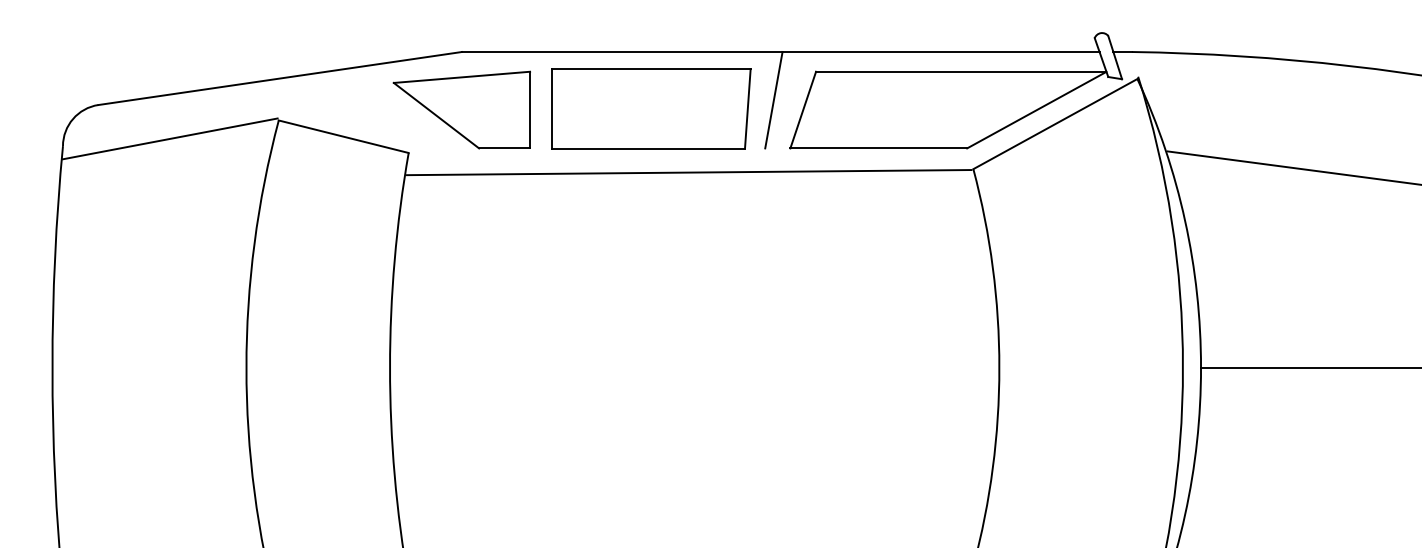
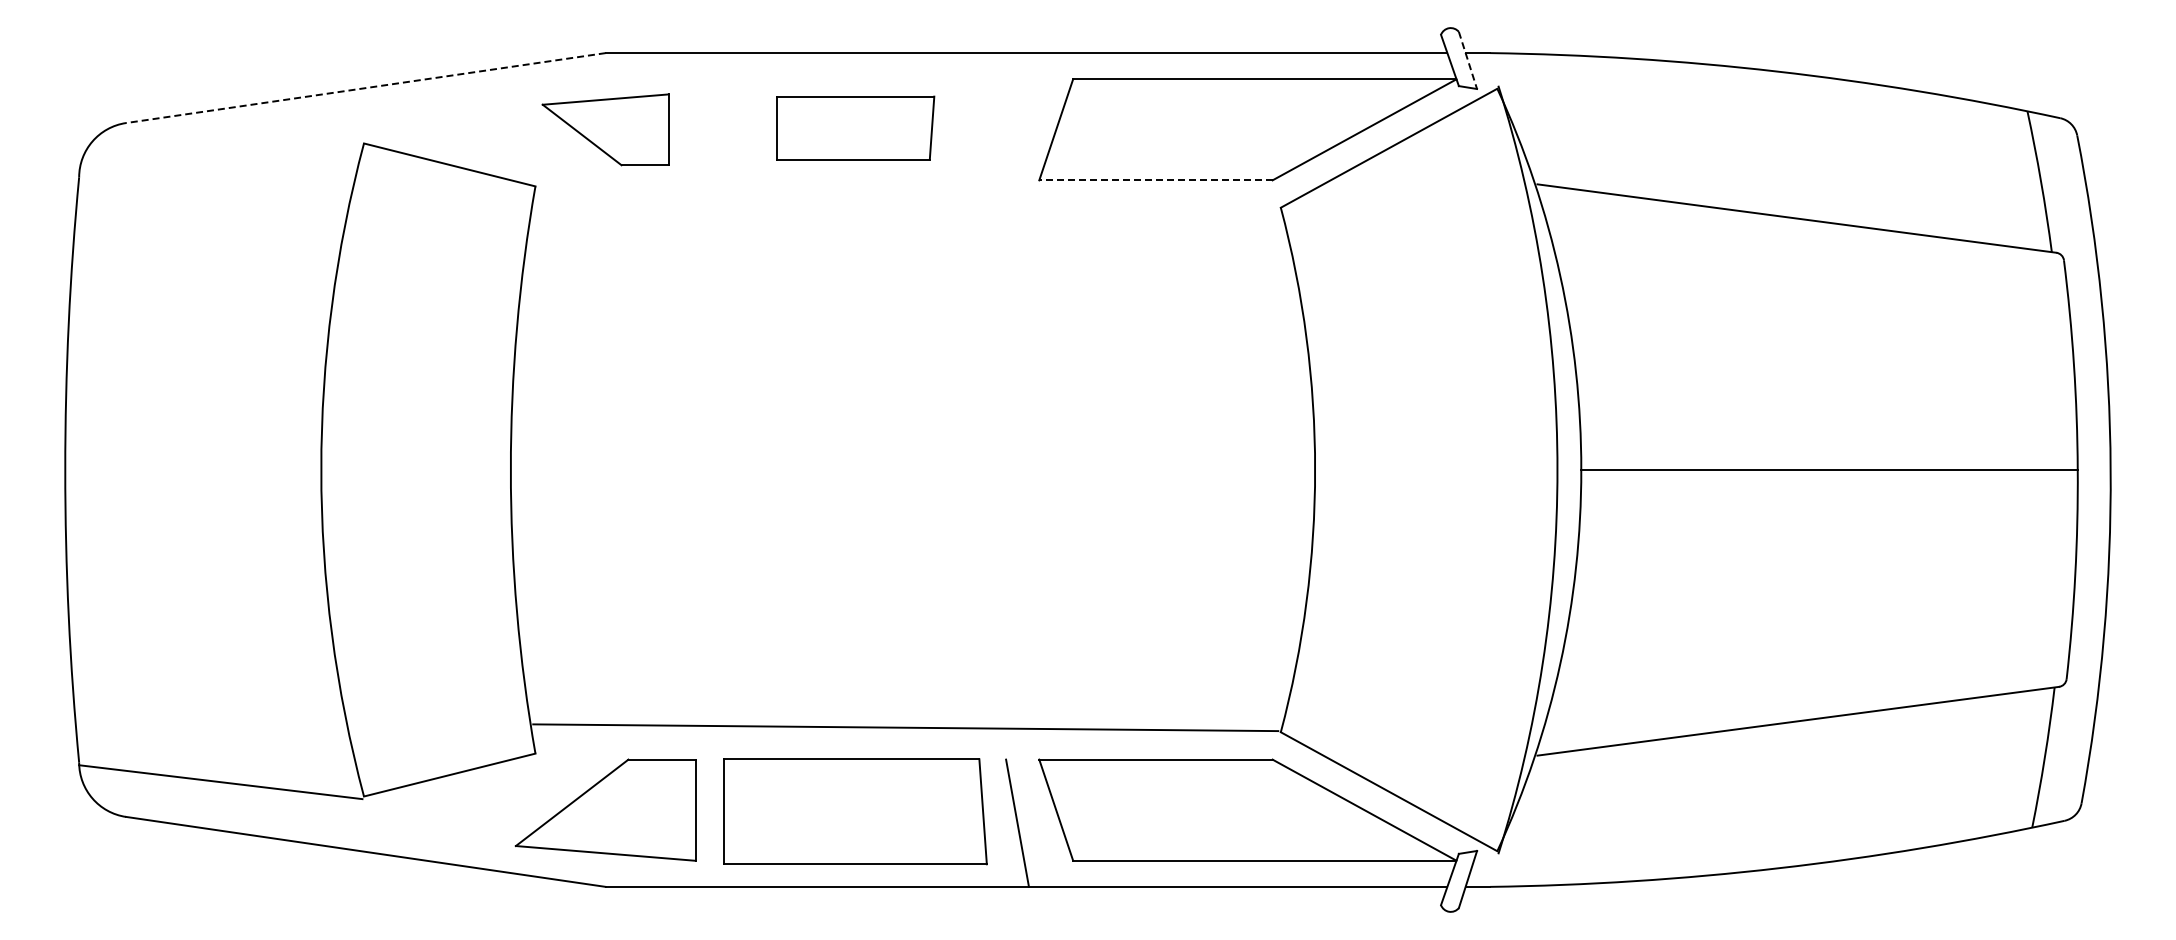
line: (1114, 57) -> (1467, 60), solid -> dashed
line: (279, 78) -> (365, 88), solid -> dashed
line: (773, 100) -> (1017, 116), removed
part: (651, 108) -> (855, 127), size x0.6
part: (461, 109) -> (605, 129), size x0.7
line: (170, 138) -> (220, 167), removed
line: (878, 148) -> (1155, 180), solid -> dashed
line: (689, 172) -> (905, 211), removed

